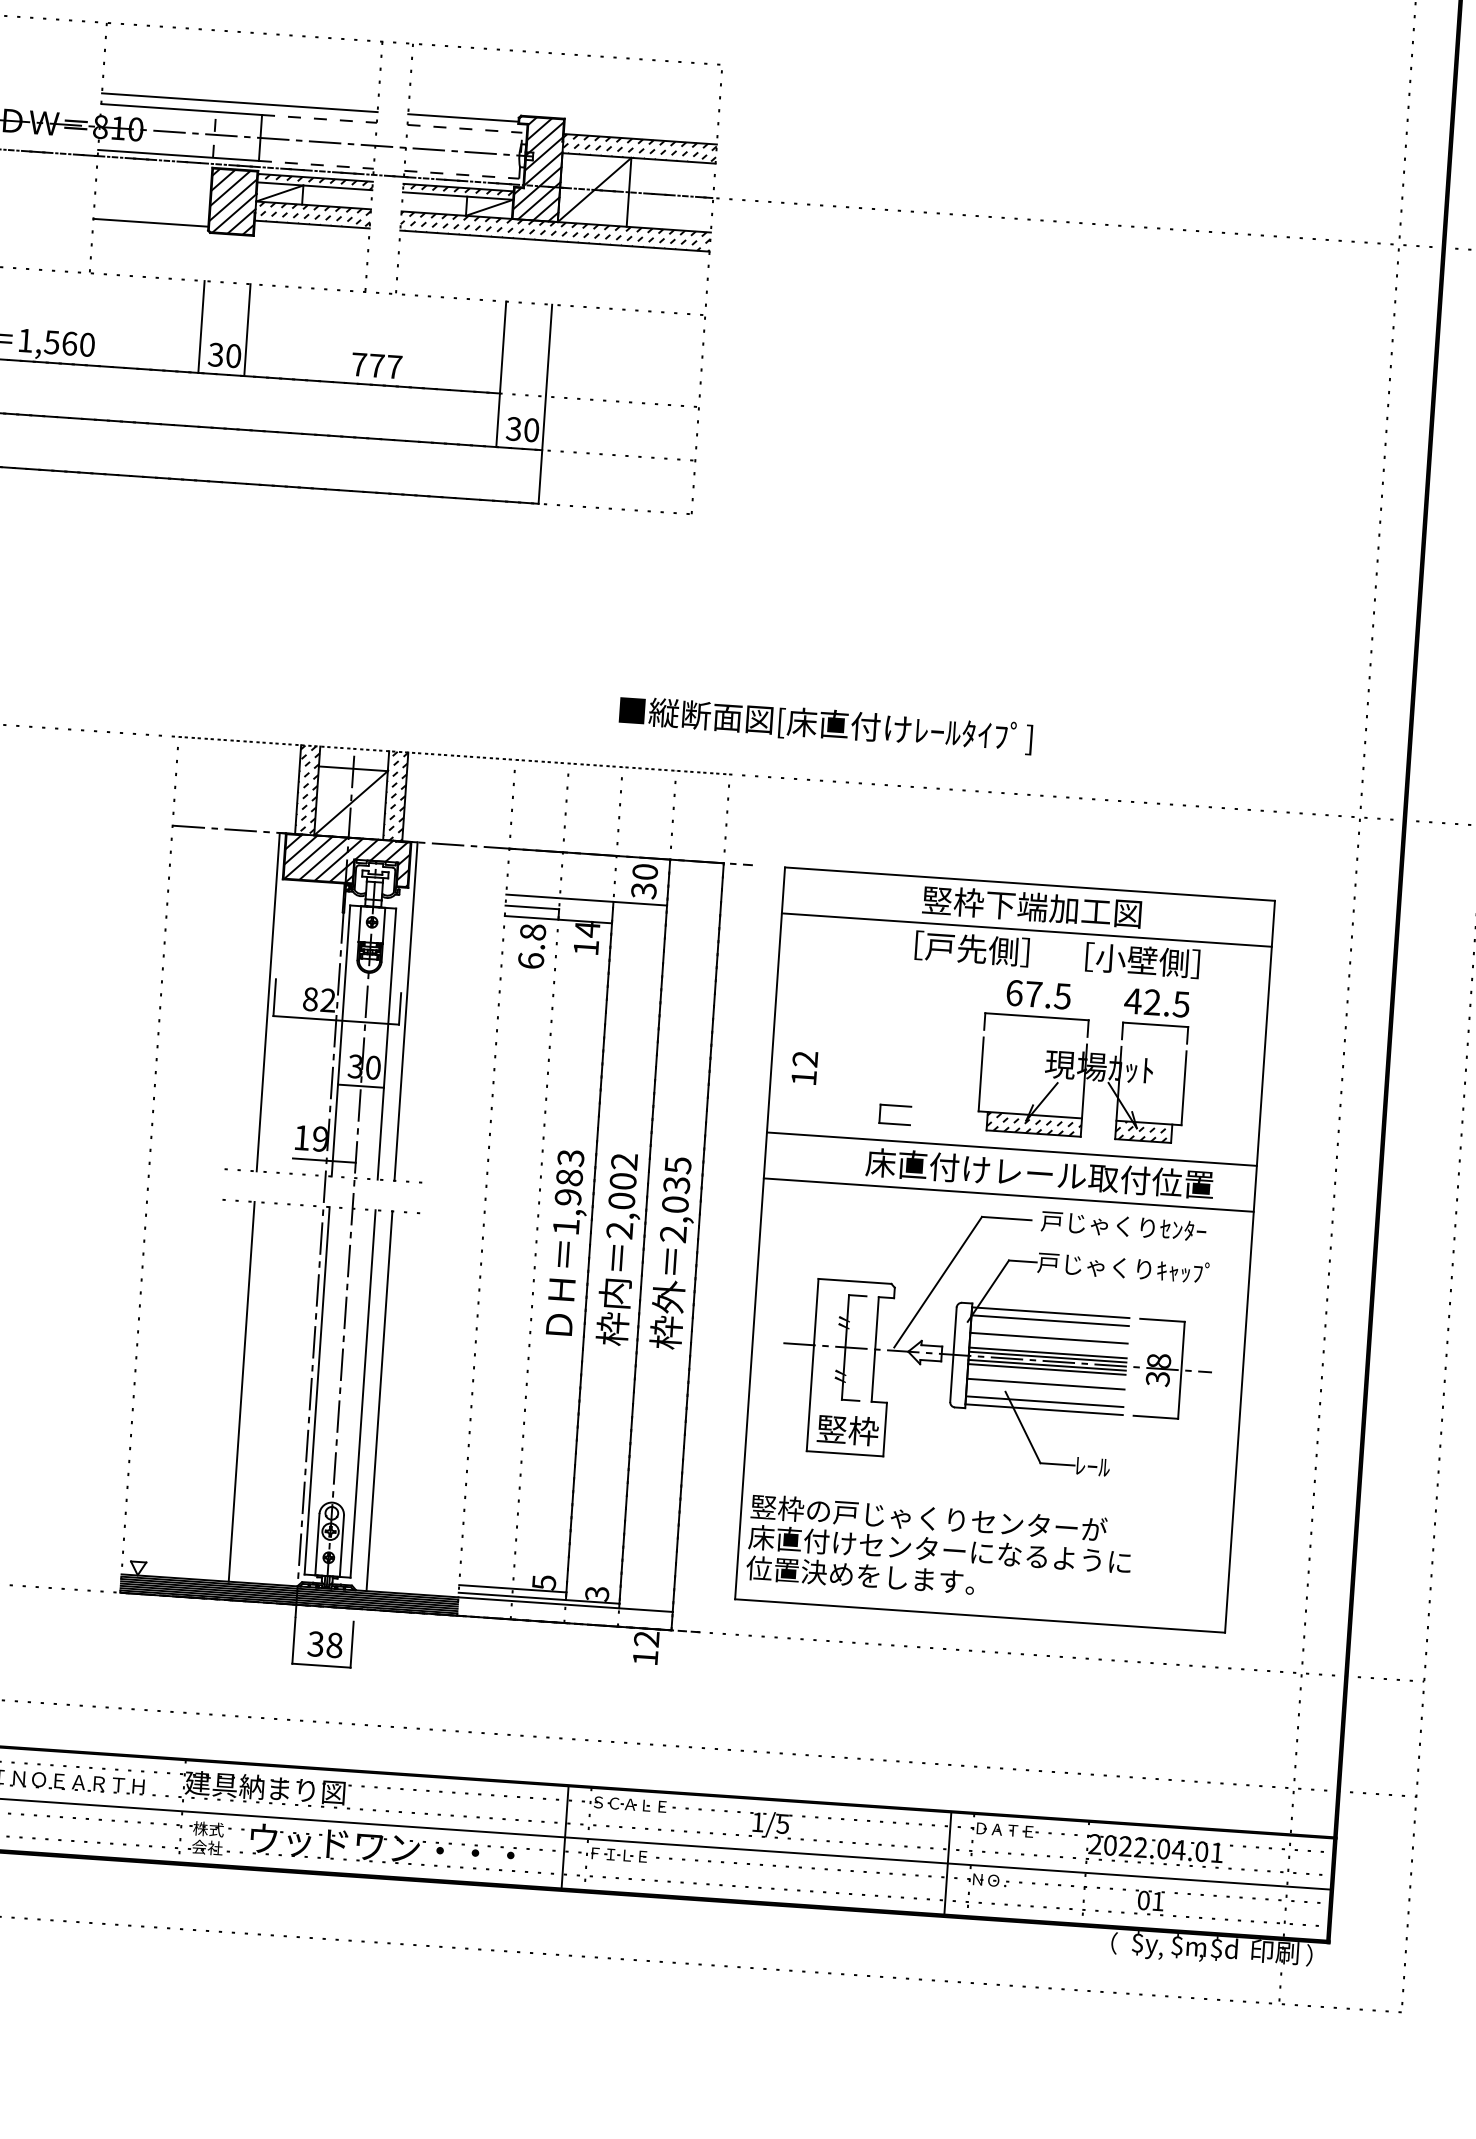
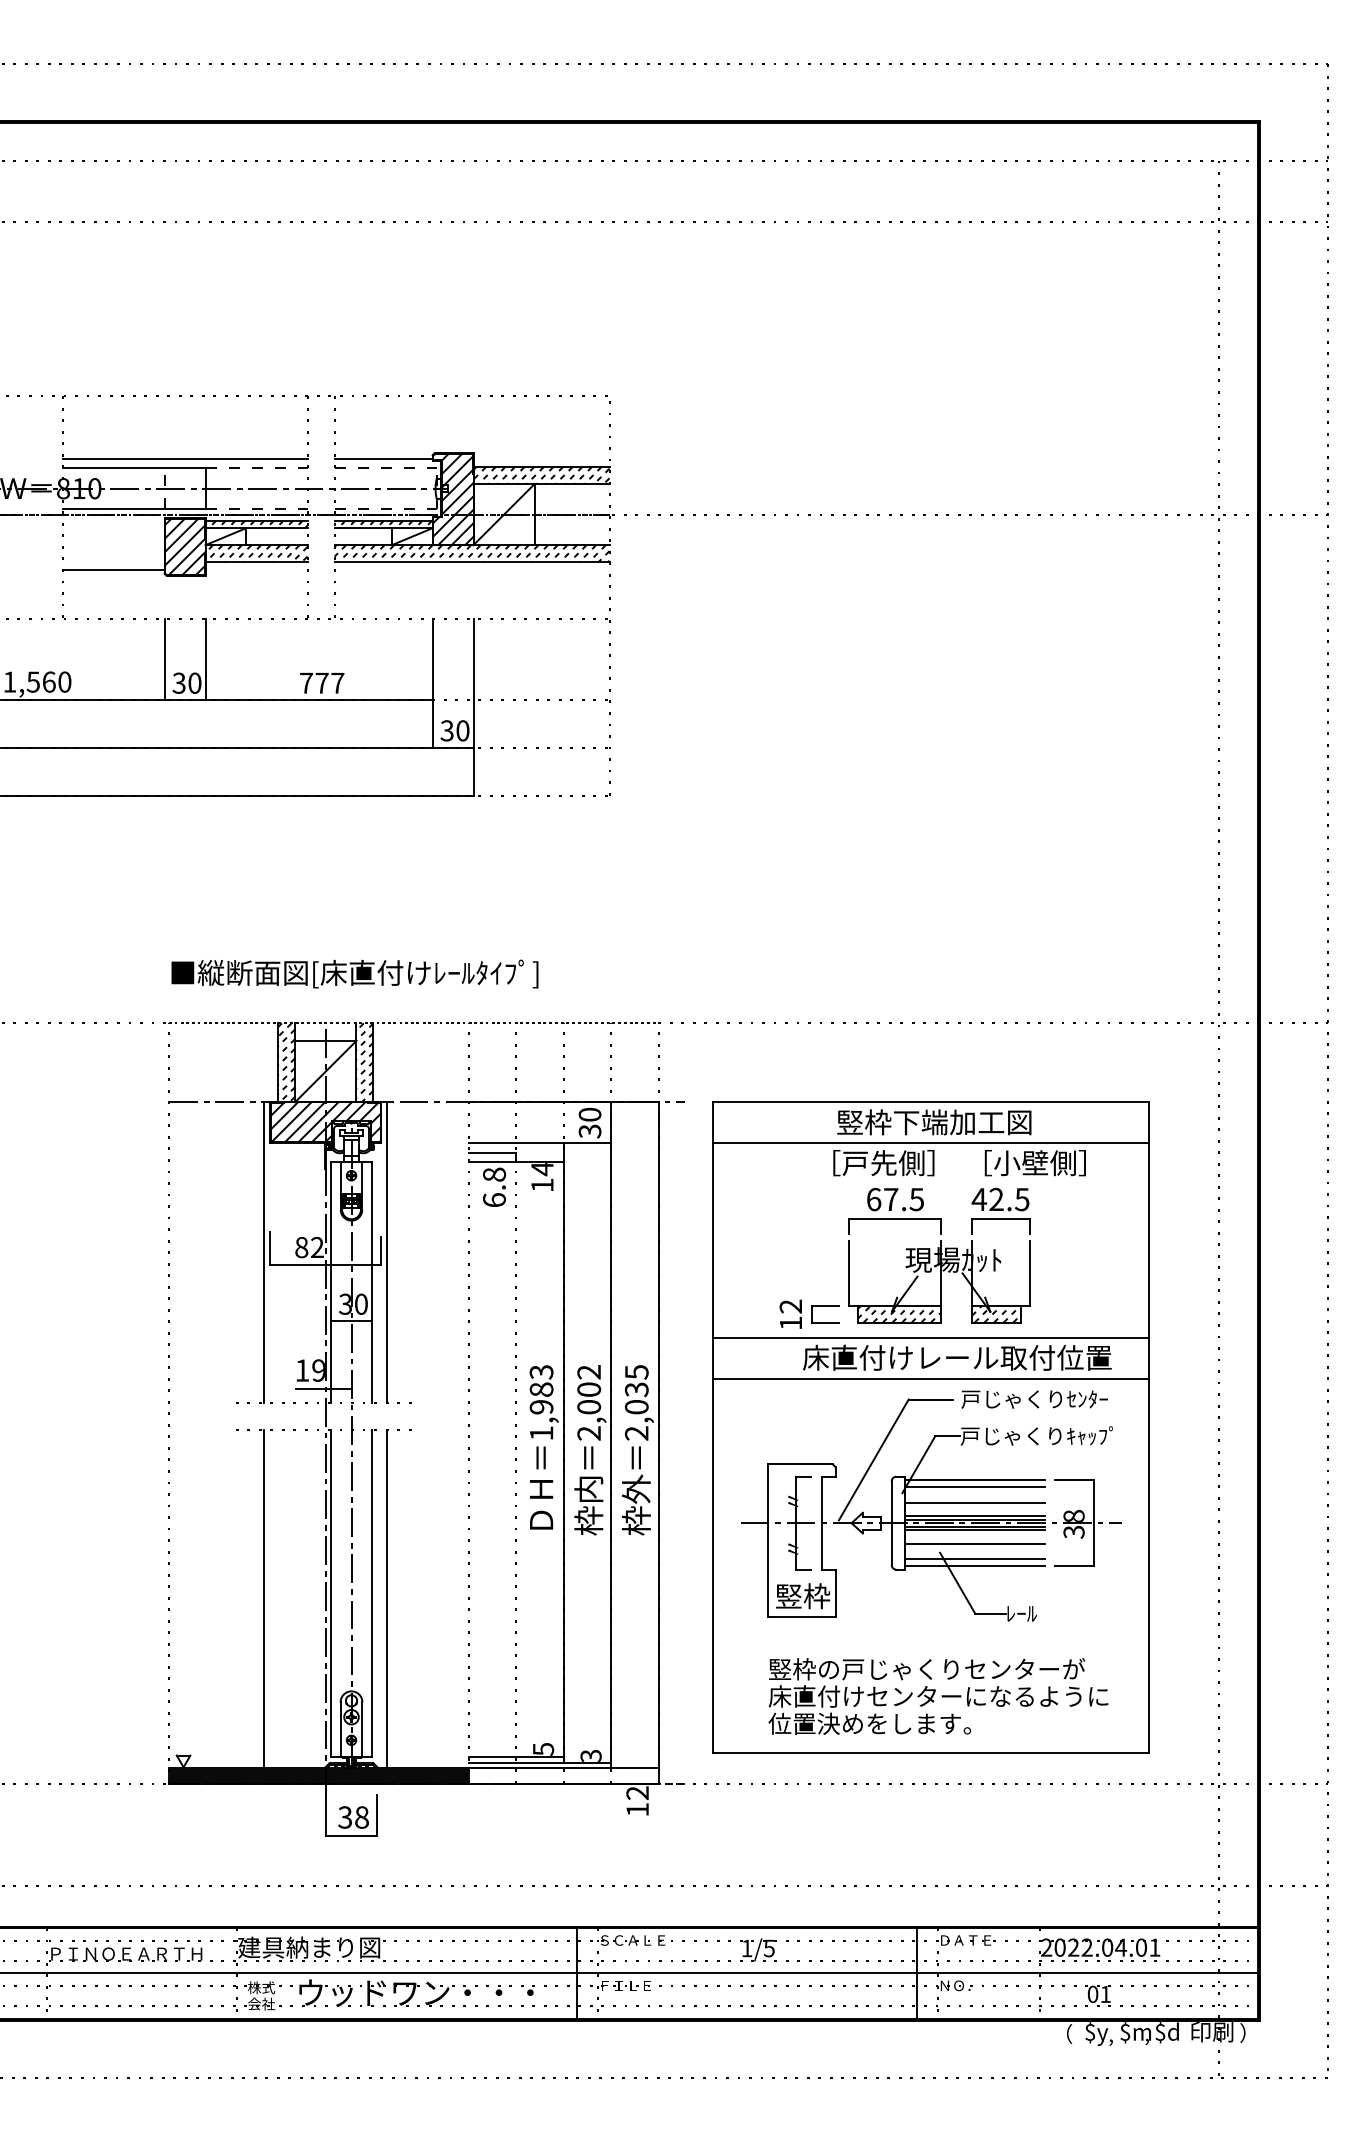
text: (825, 724) -> (354, 973), moved
part: (1083, 1061) -> (939, 1255), moved
text: (804, 1066) -> (790, 1313), moved
text: (939, 1549) -> (938, 1696), moved

